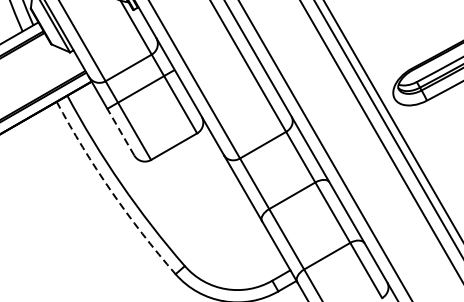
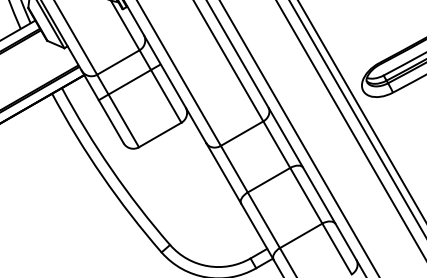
line: (121, 131) -> (111, 121), dashed -> solid
arc: (111, 191) -> (102, 176), dashed -> solid

